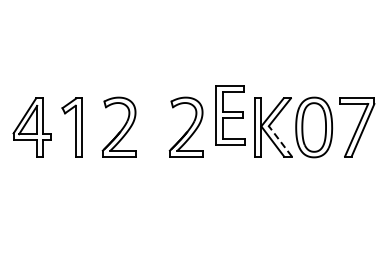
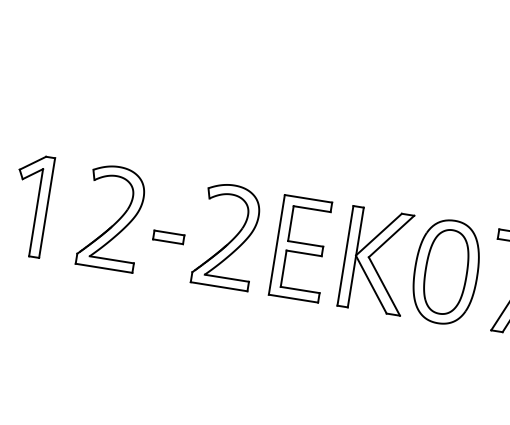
part: (230, 115) -> (300, 248), moved
part: (153, 133) -> (168, 238), added
line: (280, 140) -> (384, 285), dashed -> solid

